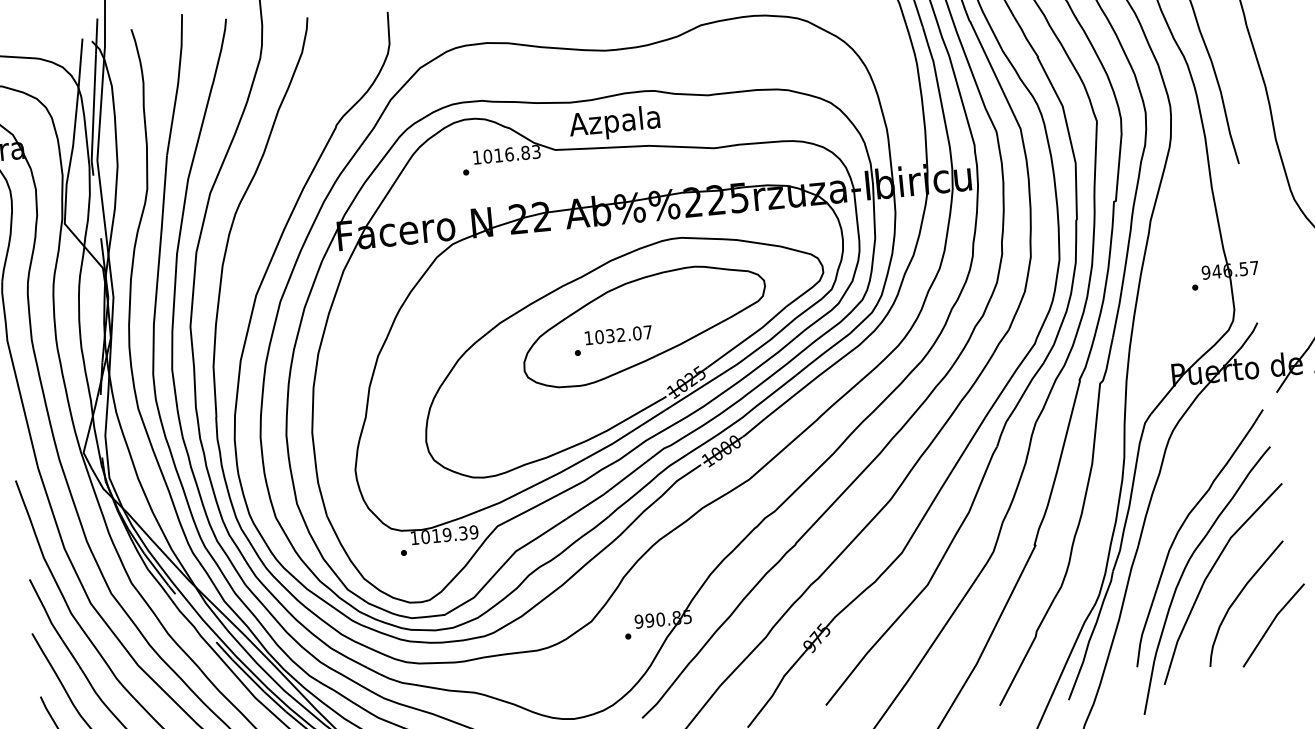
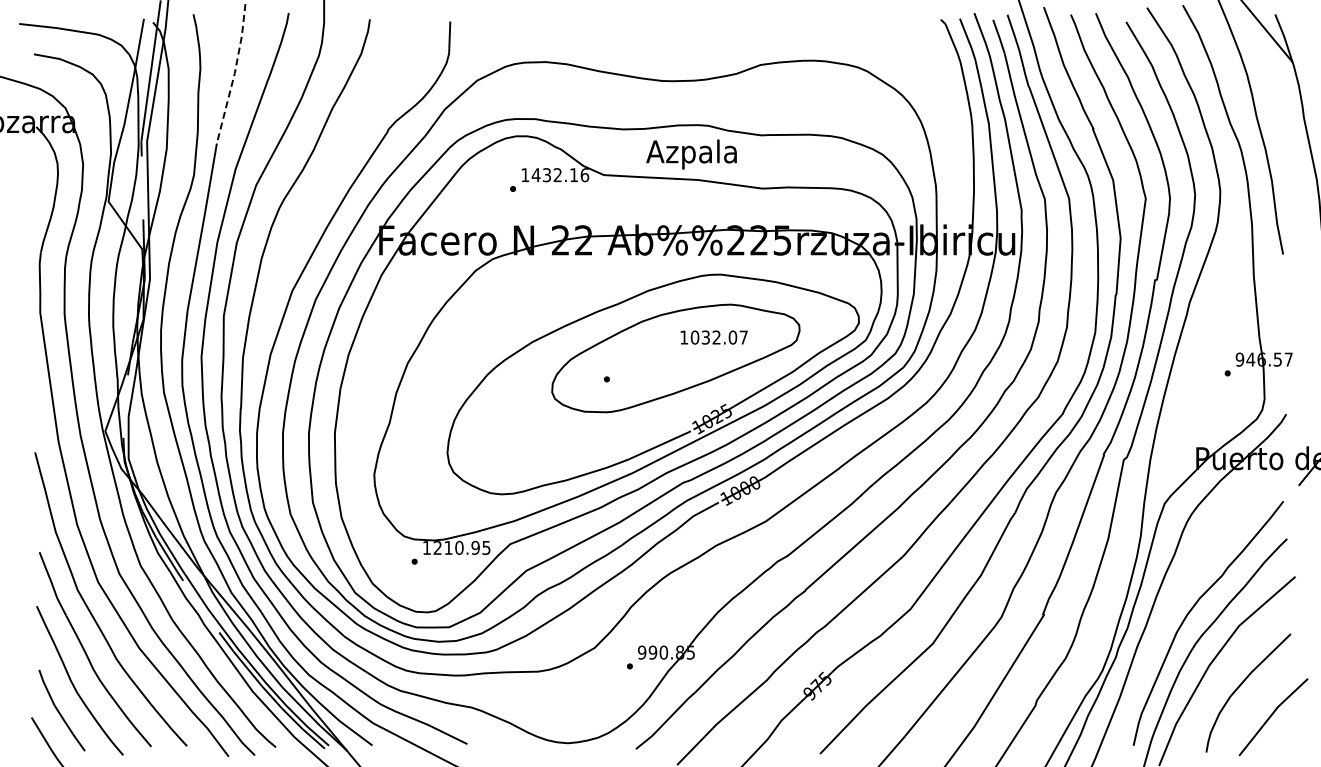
line: (177, 84) -> (234, 73), solid -> dashed
text: (614, 123) -> (691, 154), moved
text: (512, 154) -> (560, 175), 1016.83 -> 1432.16
text: (617, 335) -> (713, 337), moved
text: (449, 534) -> (461, 547), 1019.39 -> 1210.95

